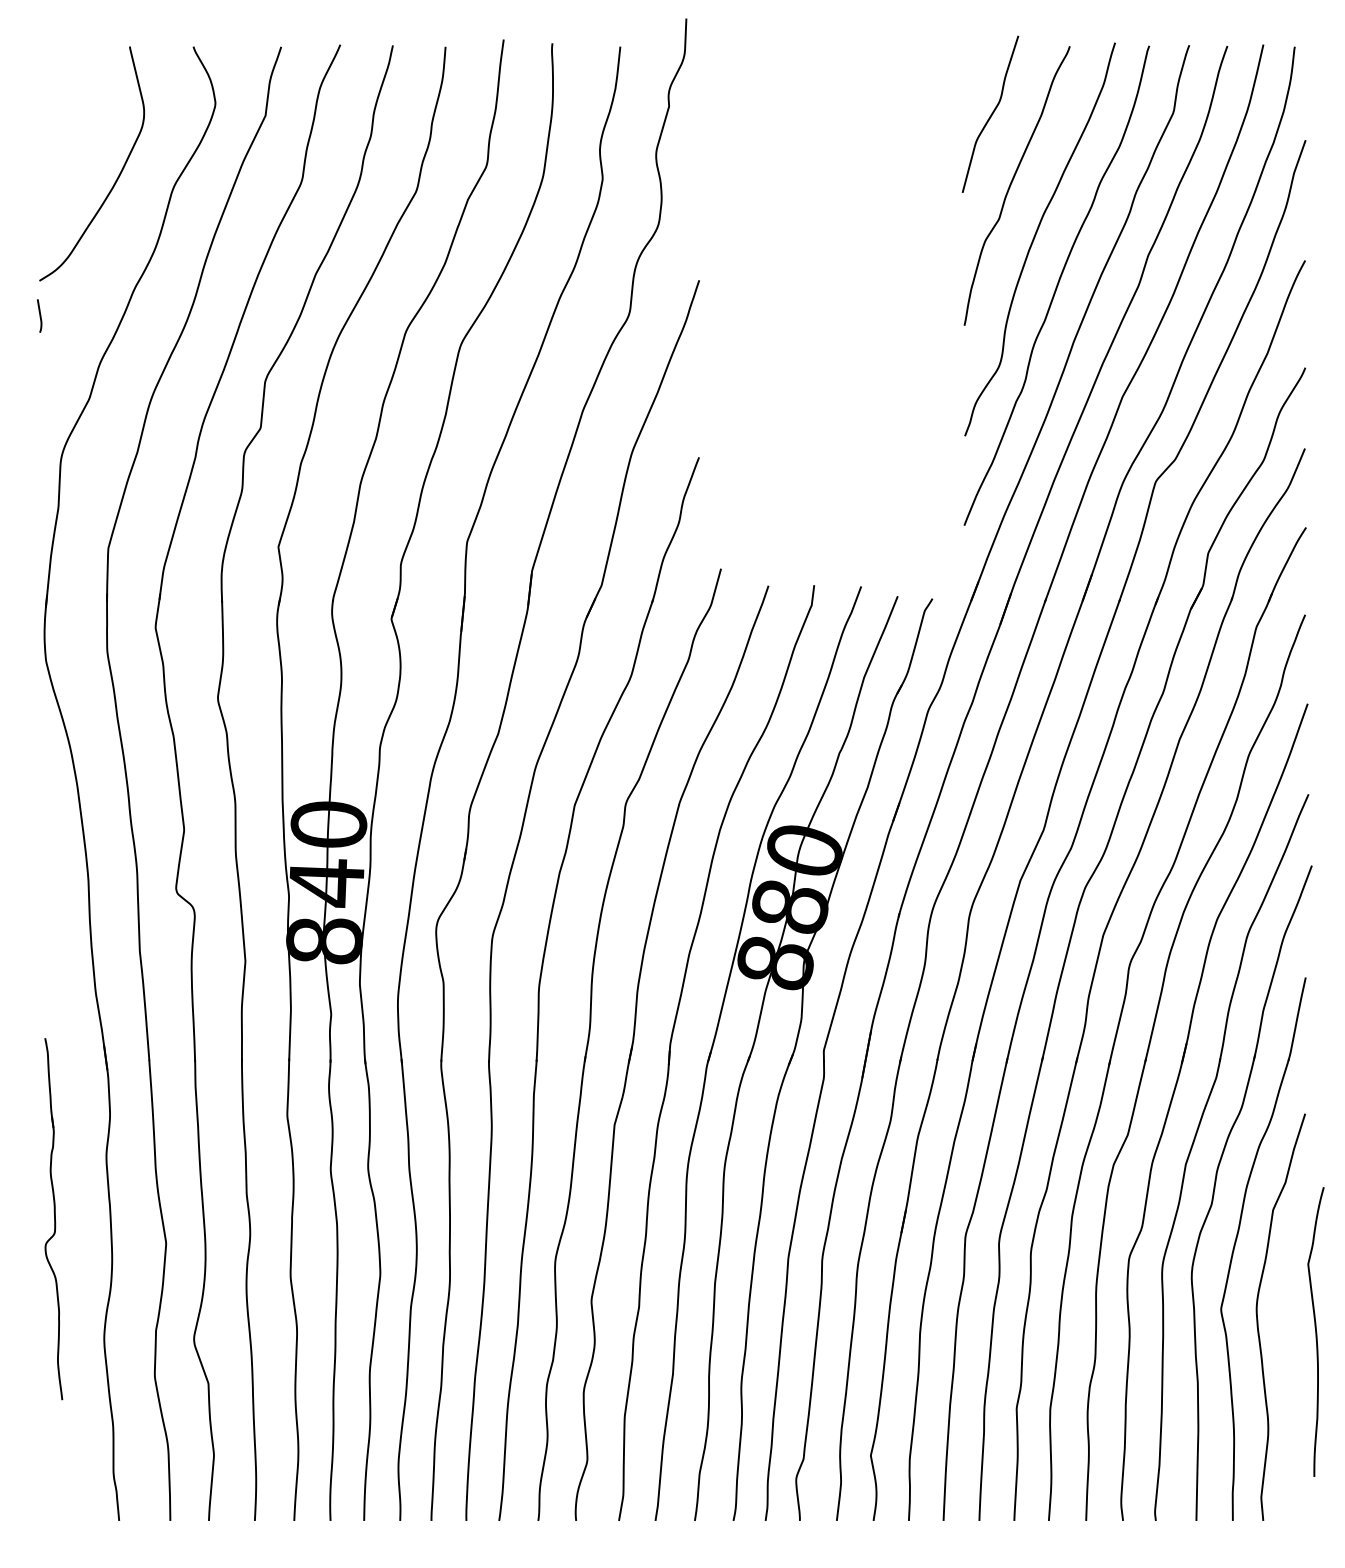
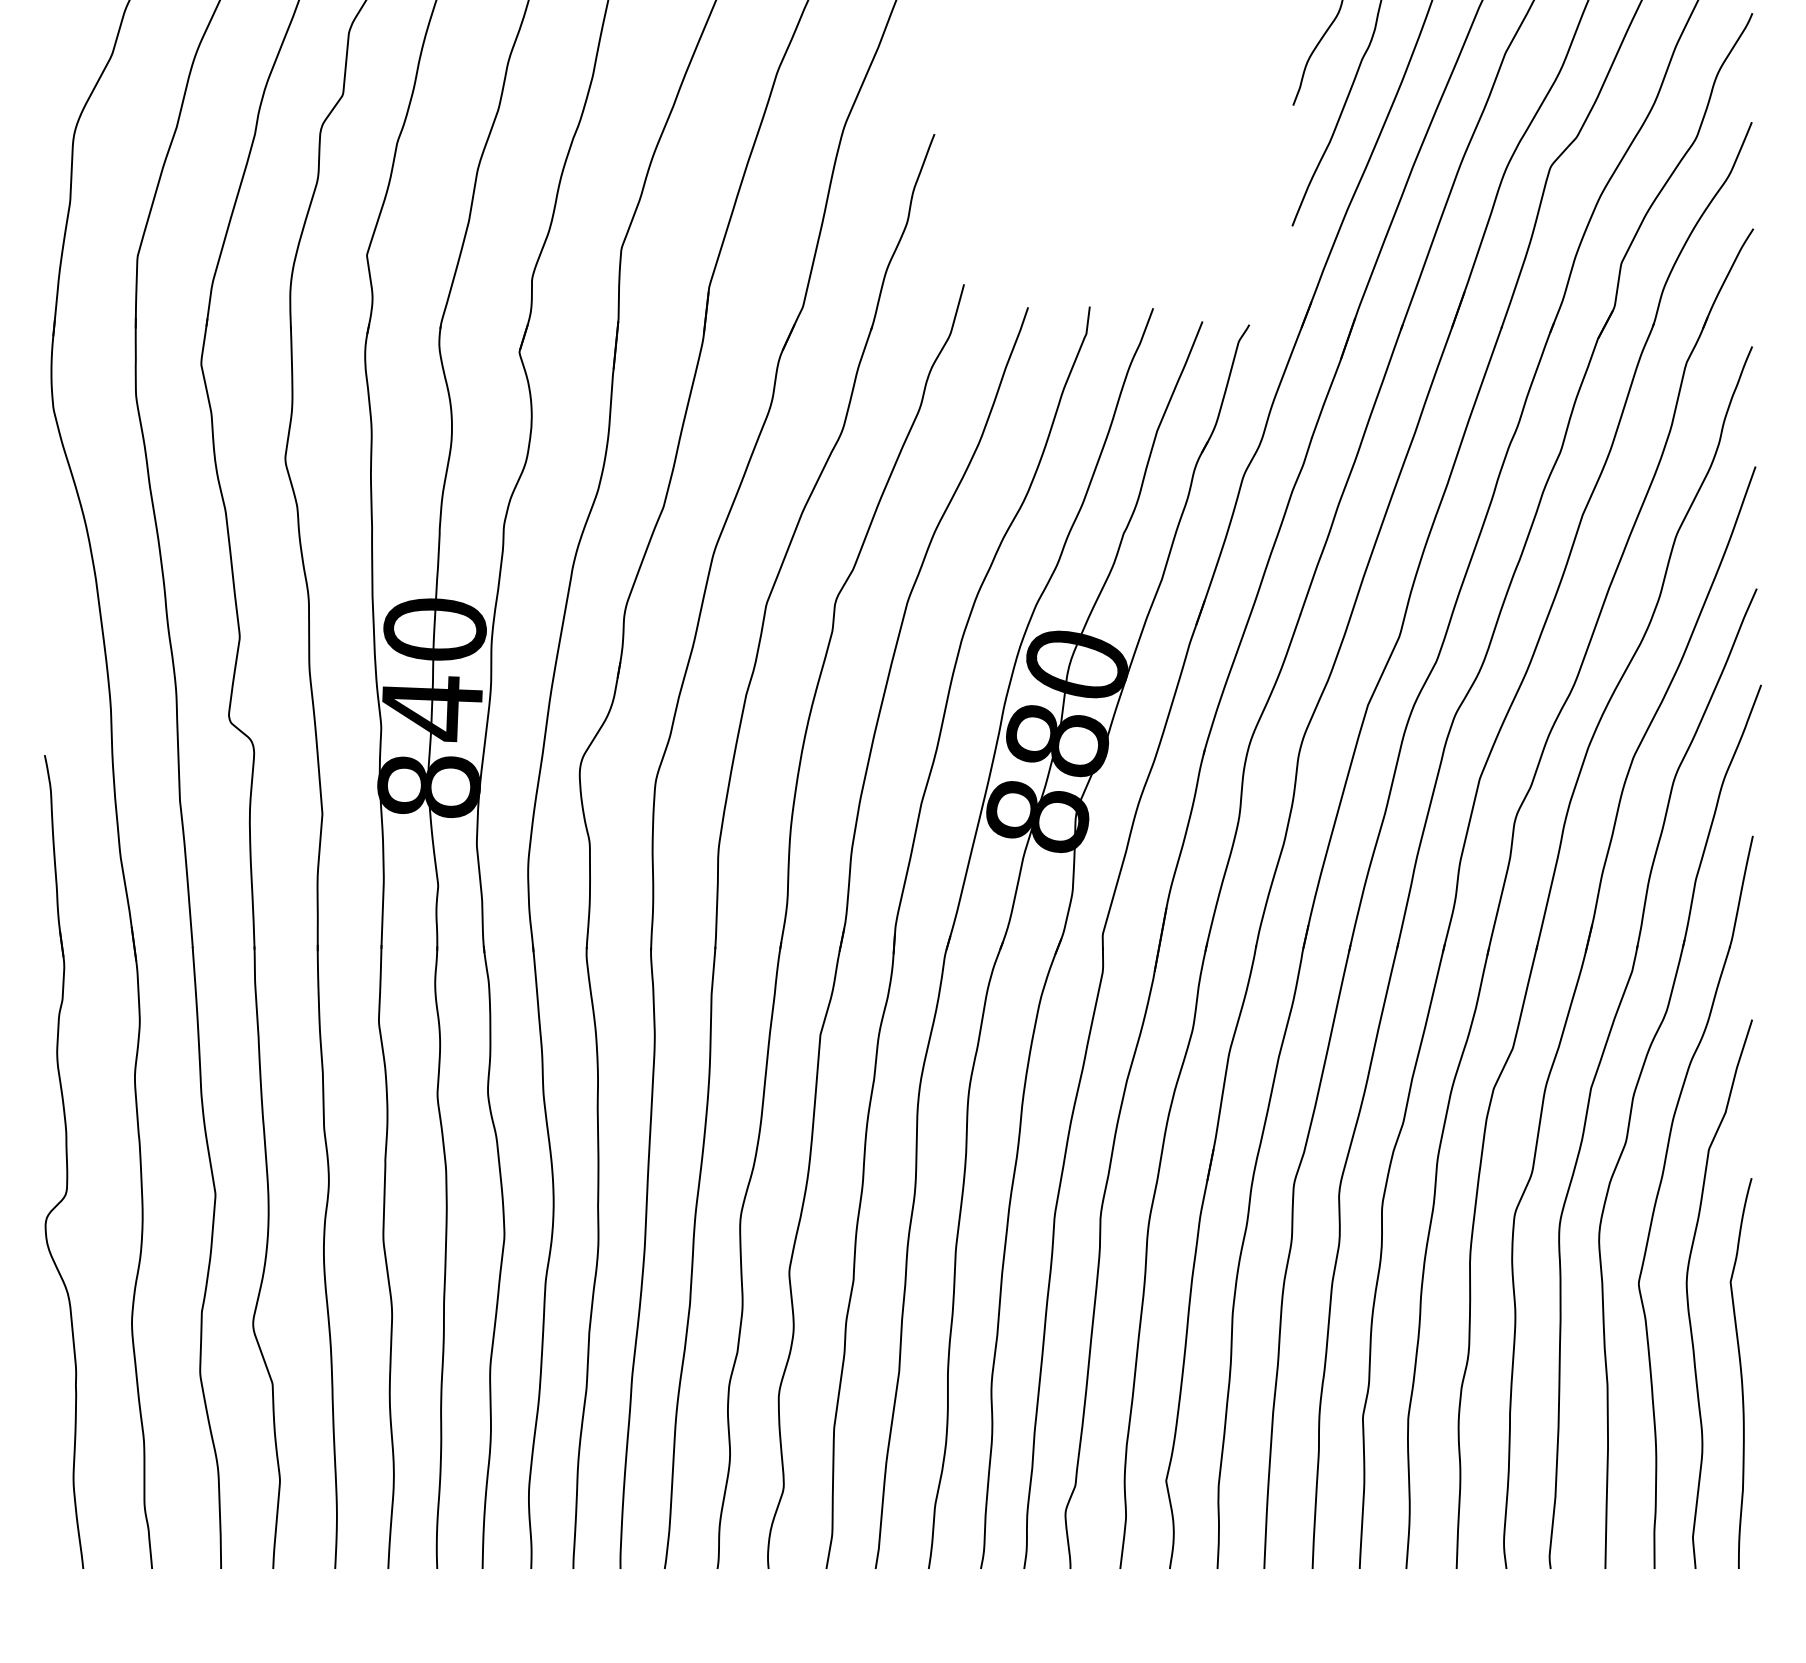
part: (53, 1218) -> (63, 1160), size x1.67
curve: (1315, 1331) -> (1740, 1372), moved

